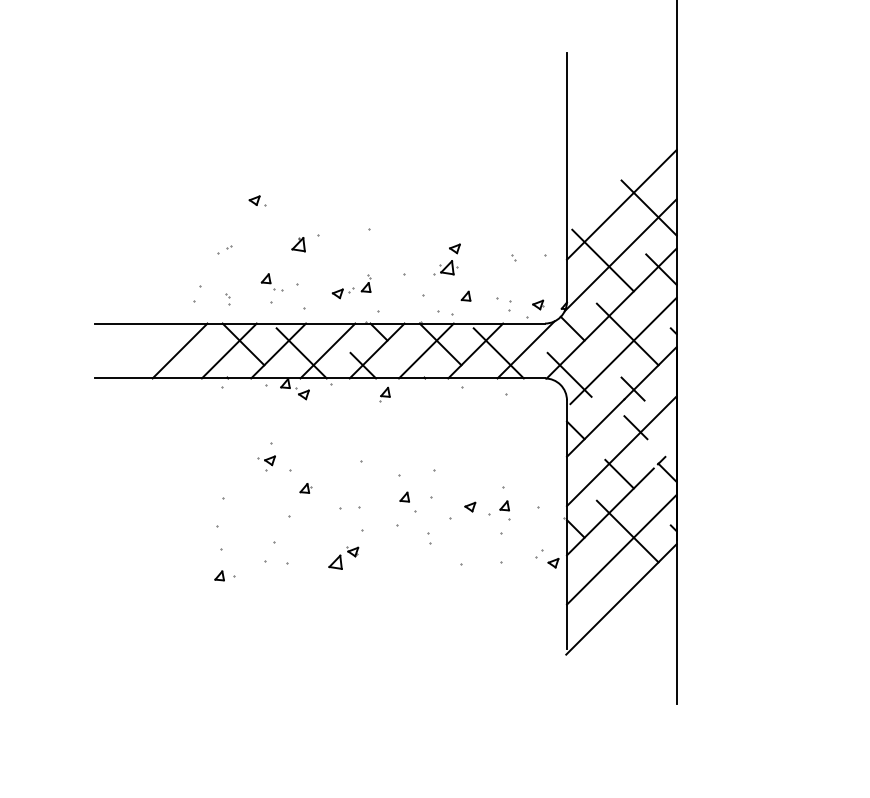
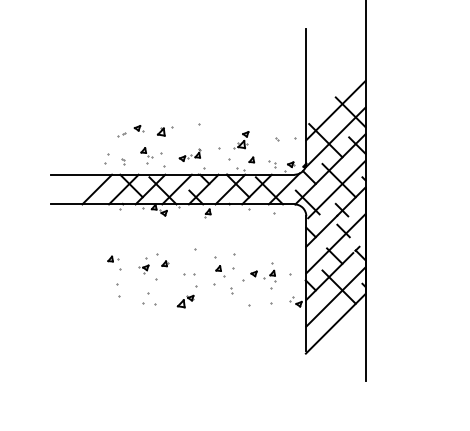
part: (256, 200) -> (138, 128), moved
part: (265, 456) -> (143, 265), moved
part: (224, 574) -> (113, 258), moved

